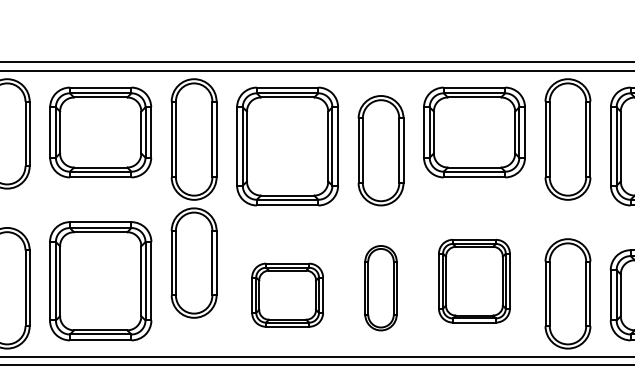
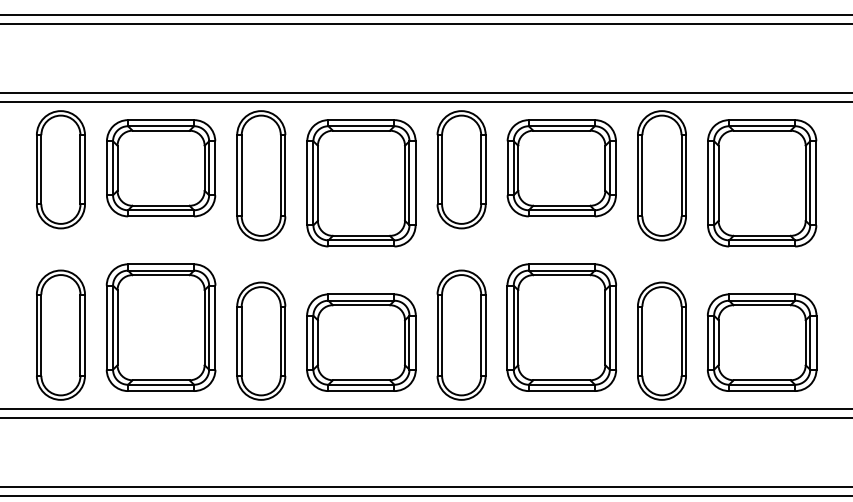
part: (380, 150) -> (461, 169), moved
part: (194, 262) -> (261, 340), moved
part: (474, 281) -> (561, 327), size x1.43
part: (380, 287) -> (461, 334), size x1.43
part: (287, 295) -> (361, 342), size x1.43

